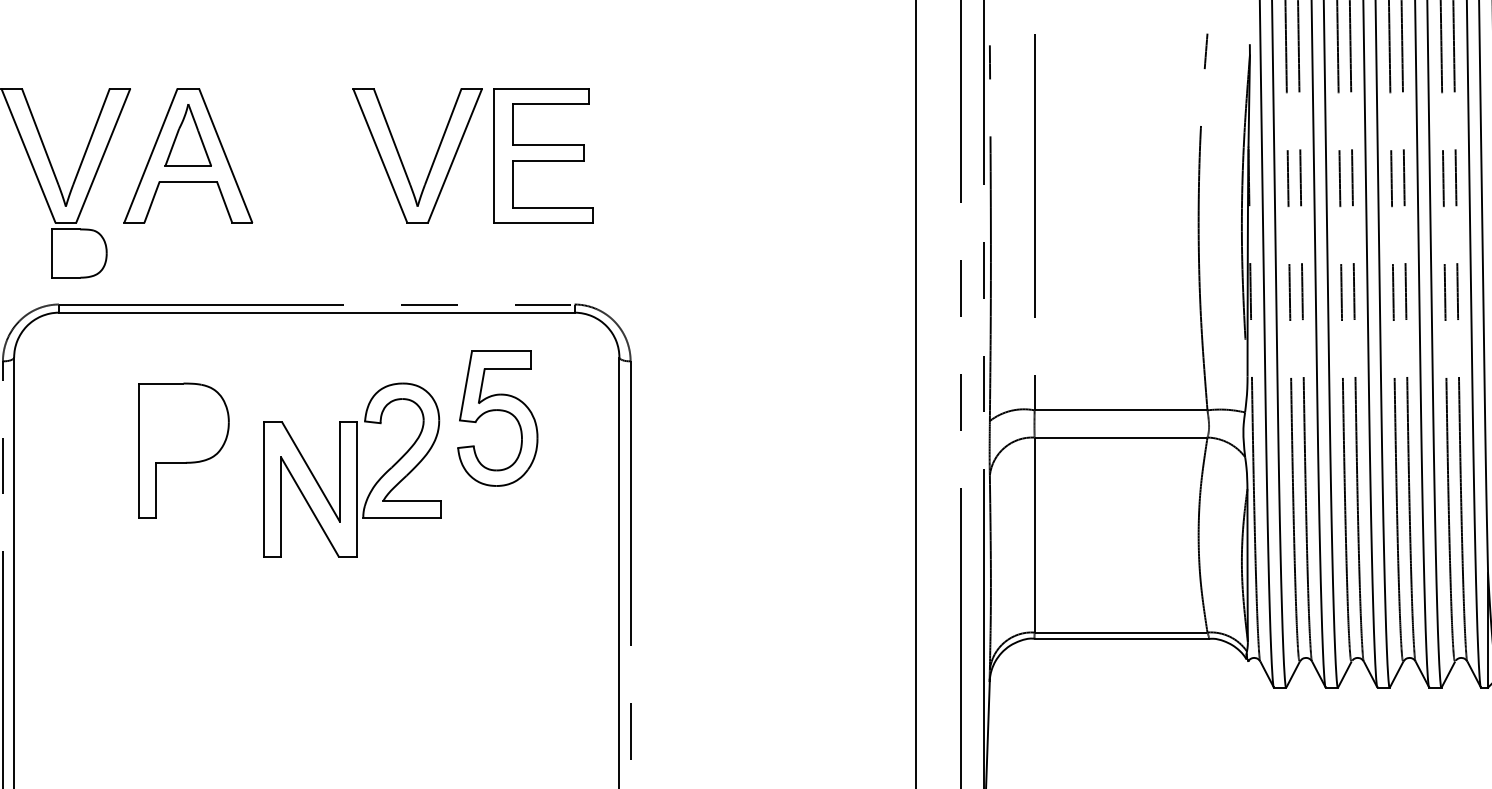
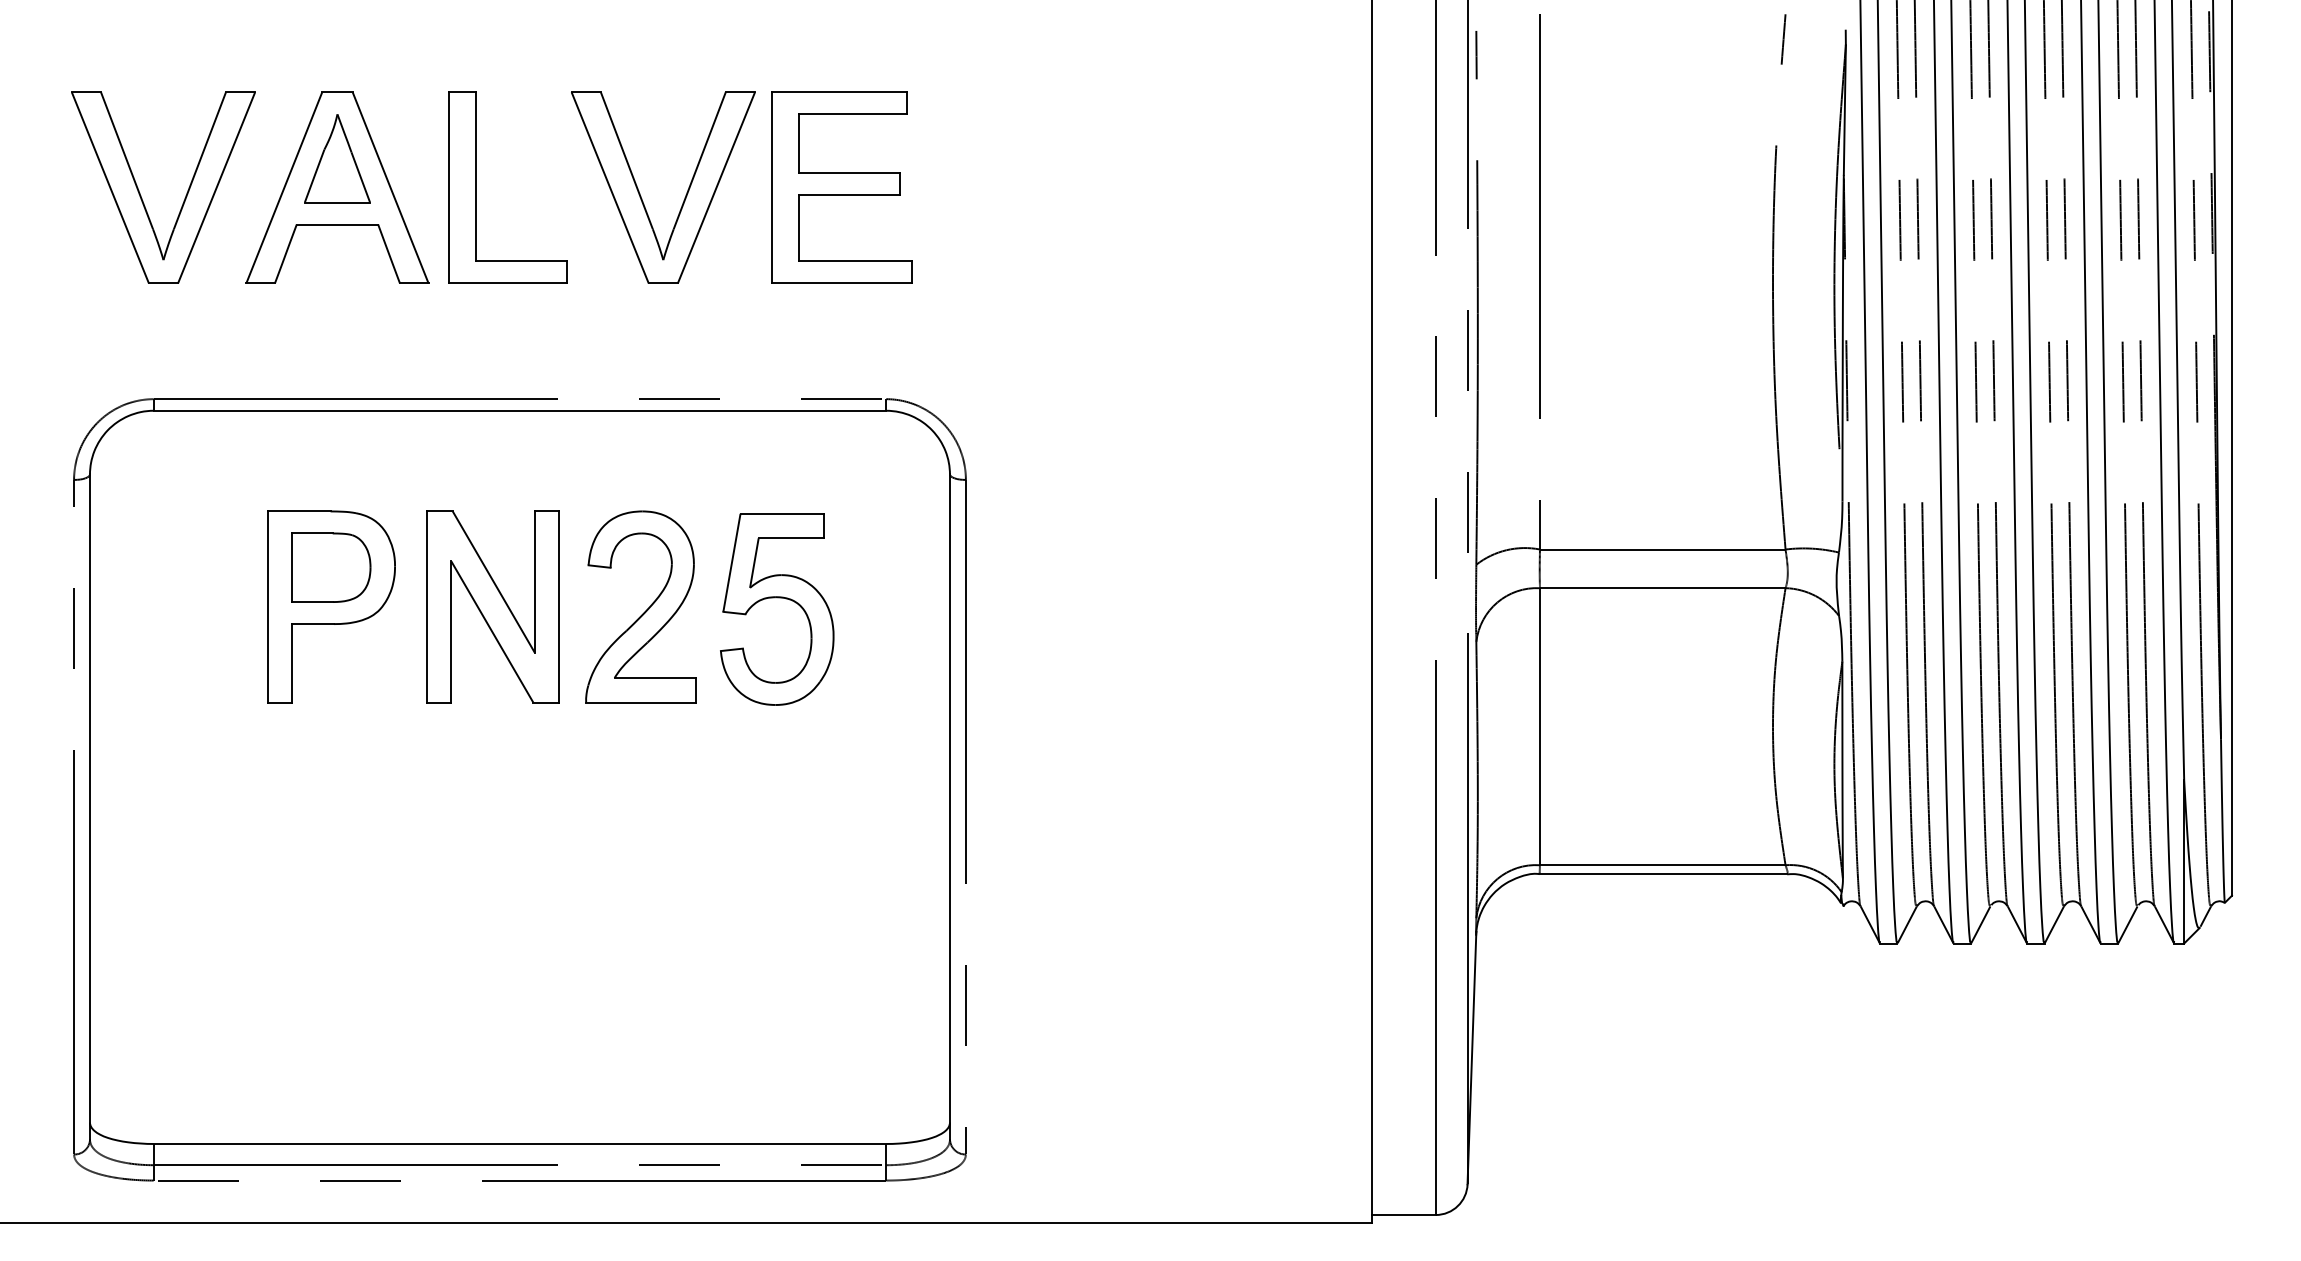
part: (286, 155) -> (476, 187), added
part: (79, 253) -> (331, 567), moved
part: (498, 411) -> (777, 598), moved
part: (310, 489) -> (492, 606), moved

